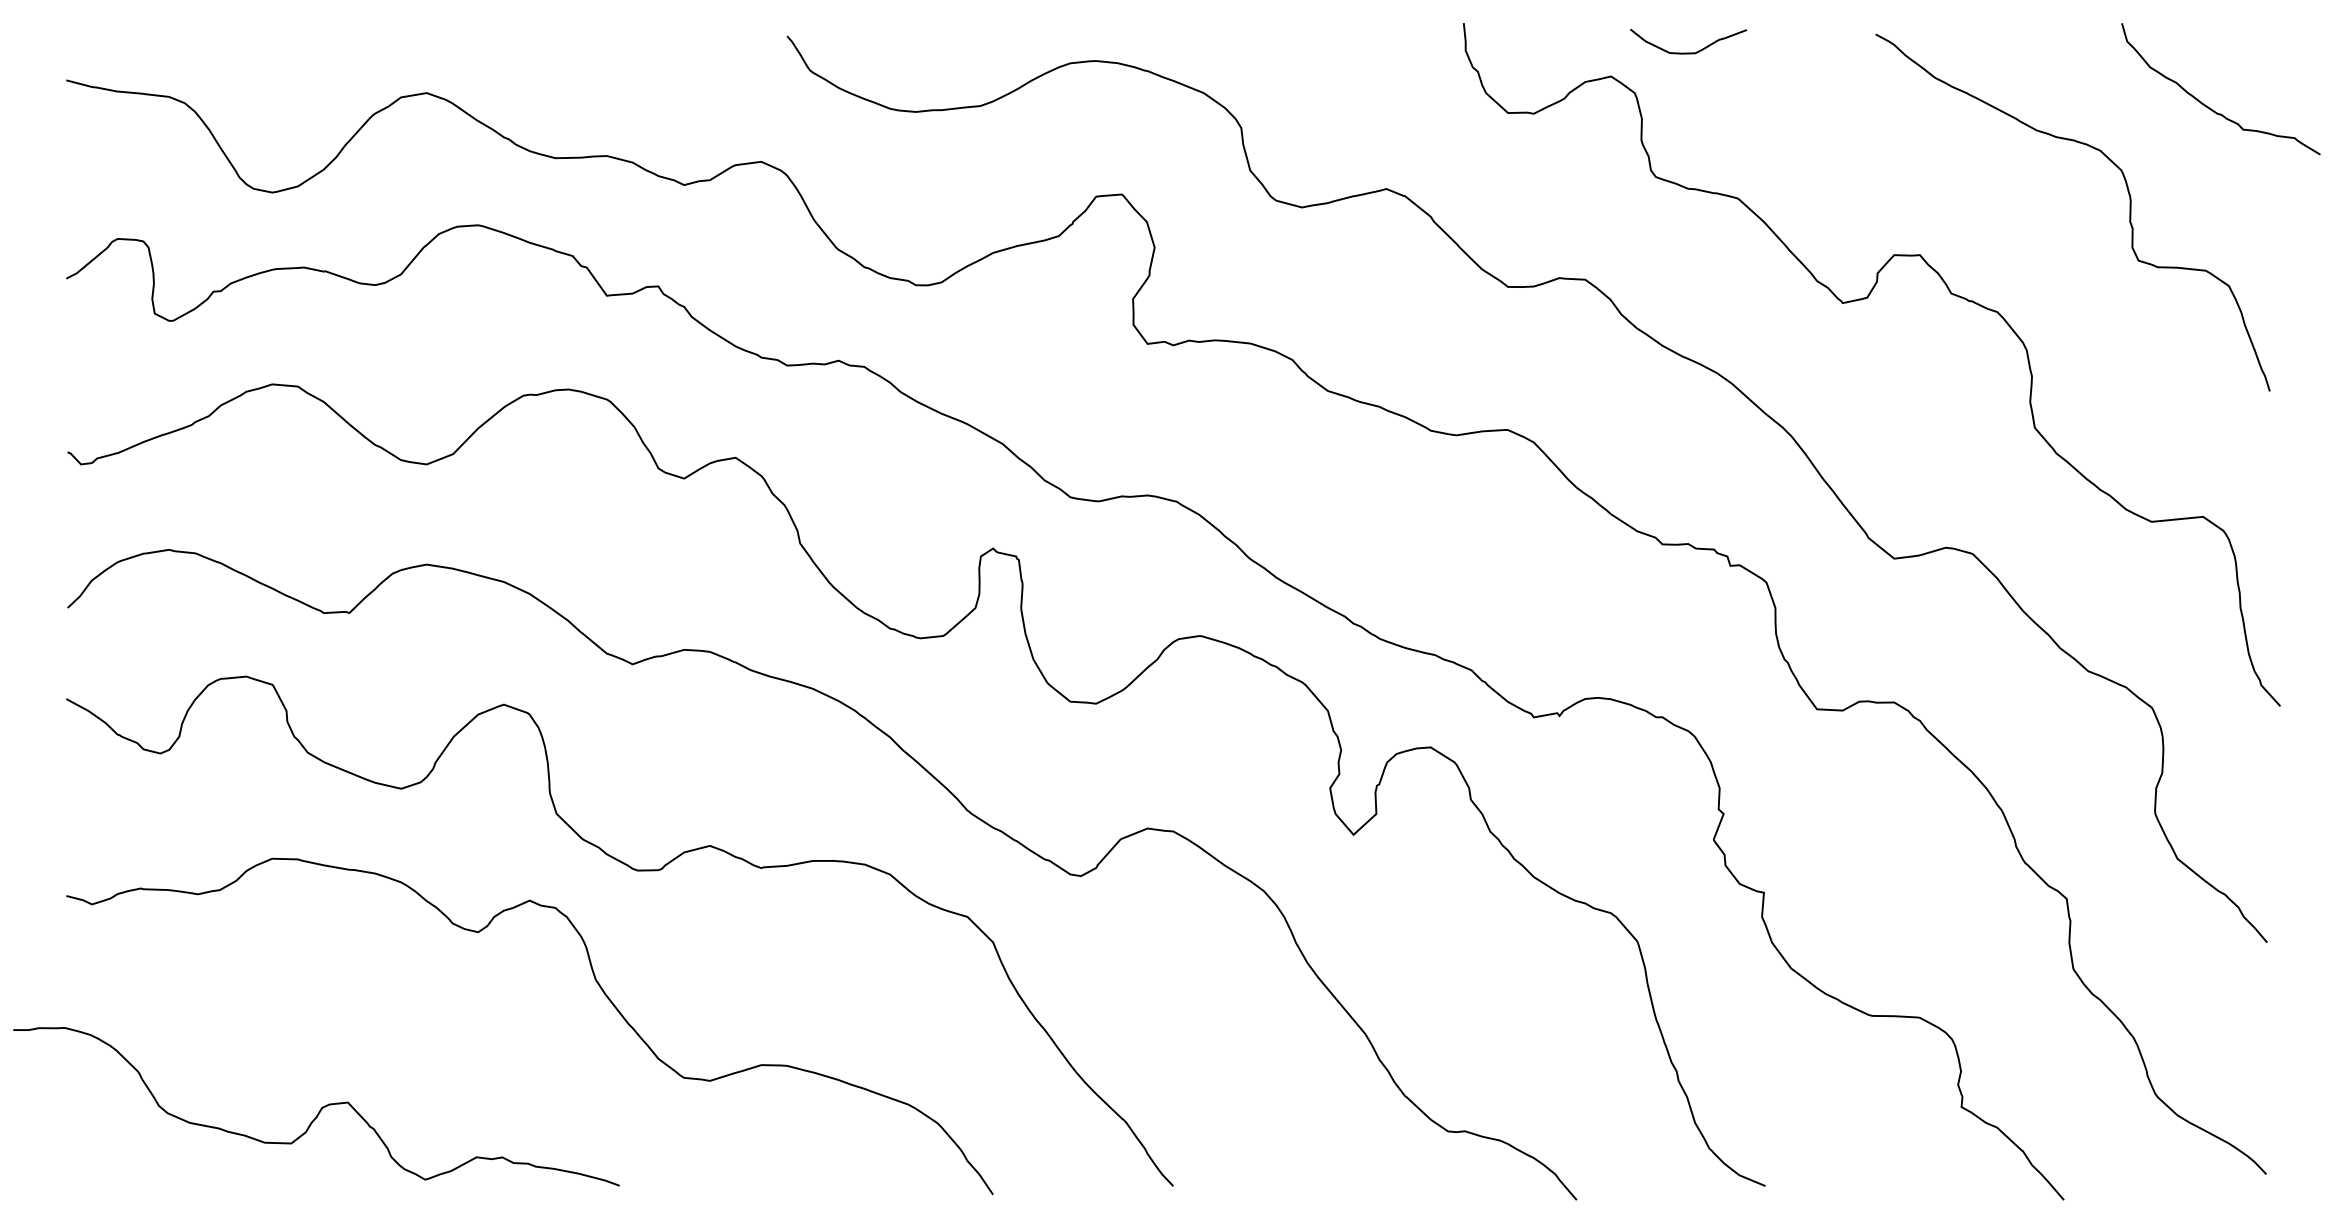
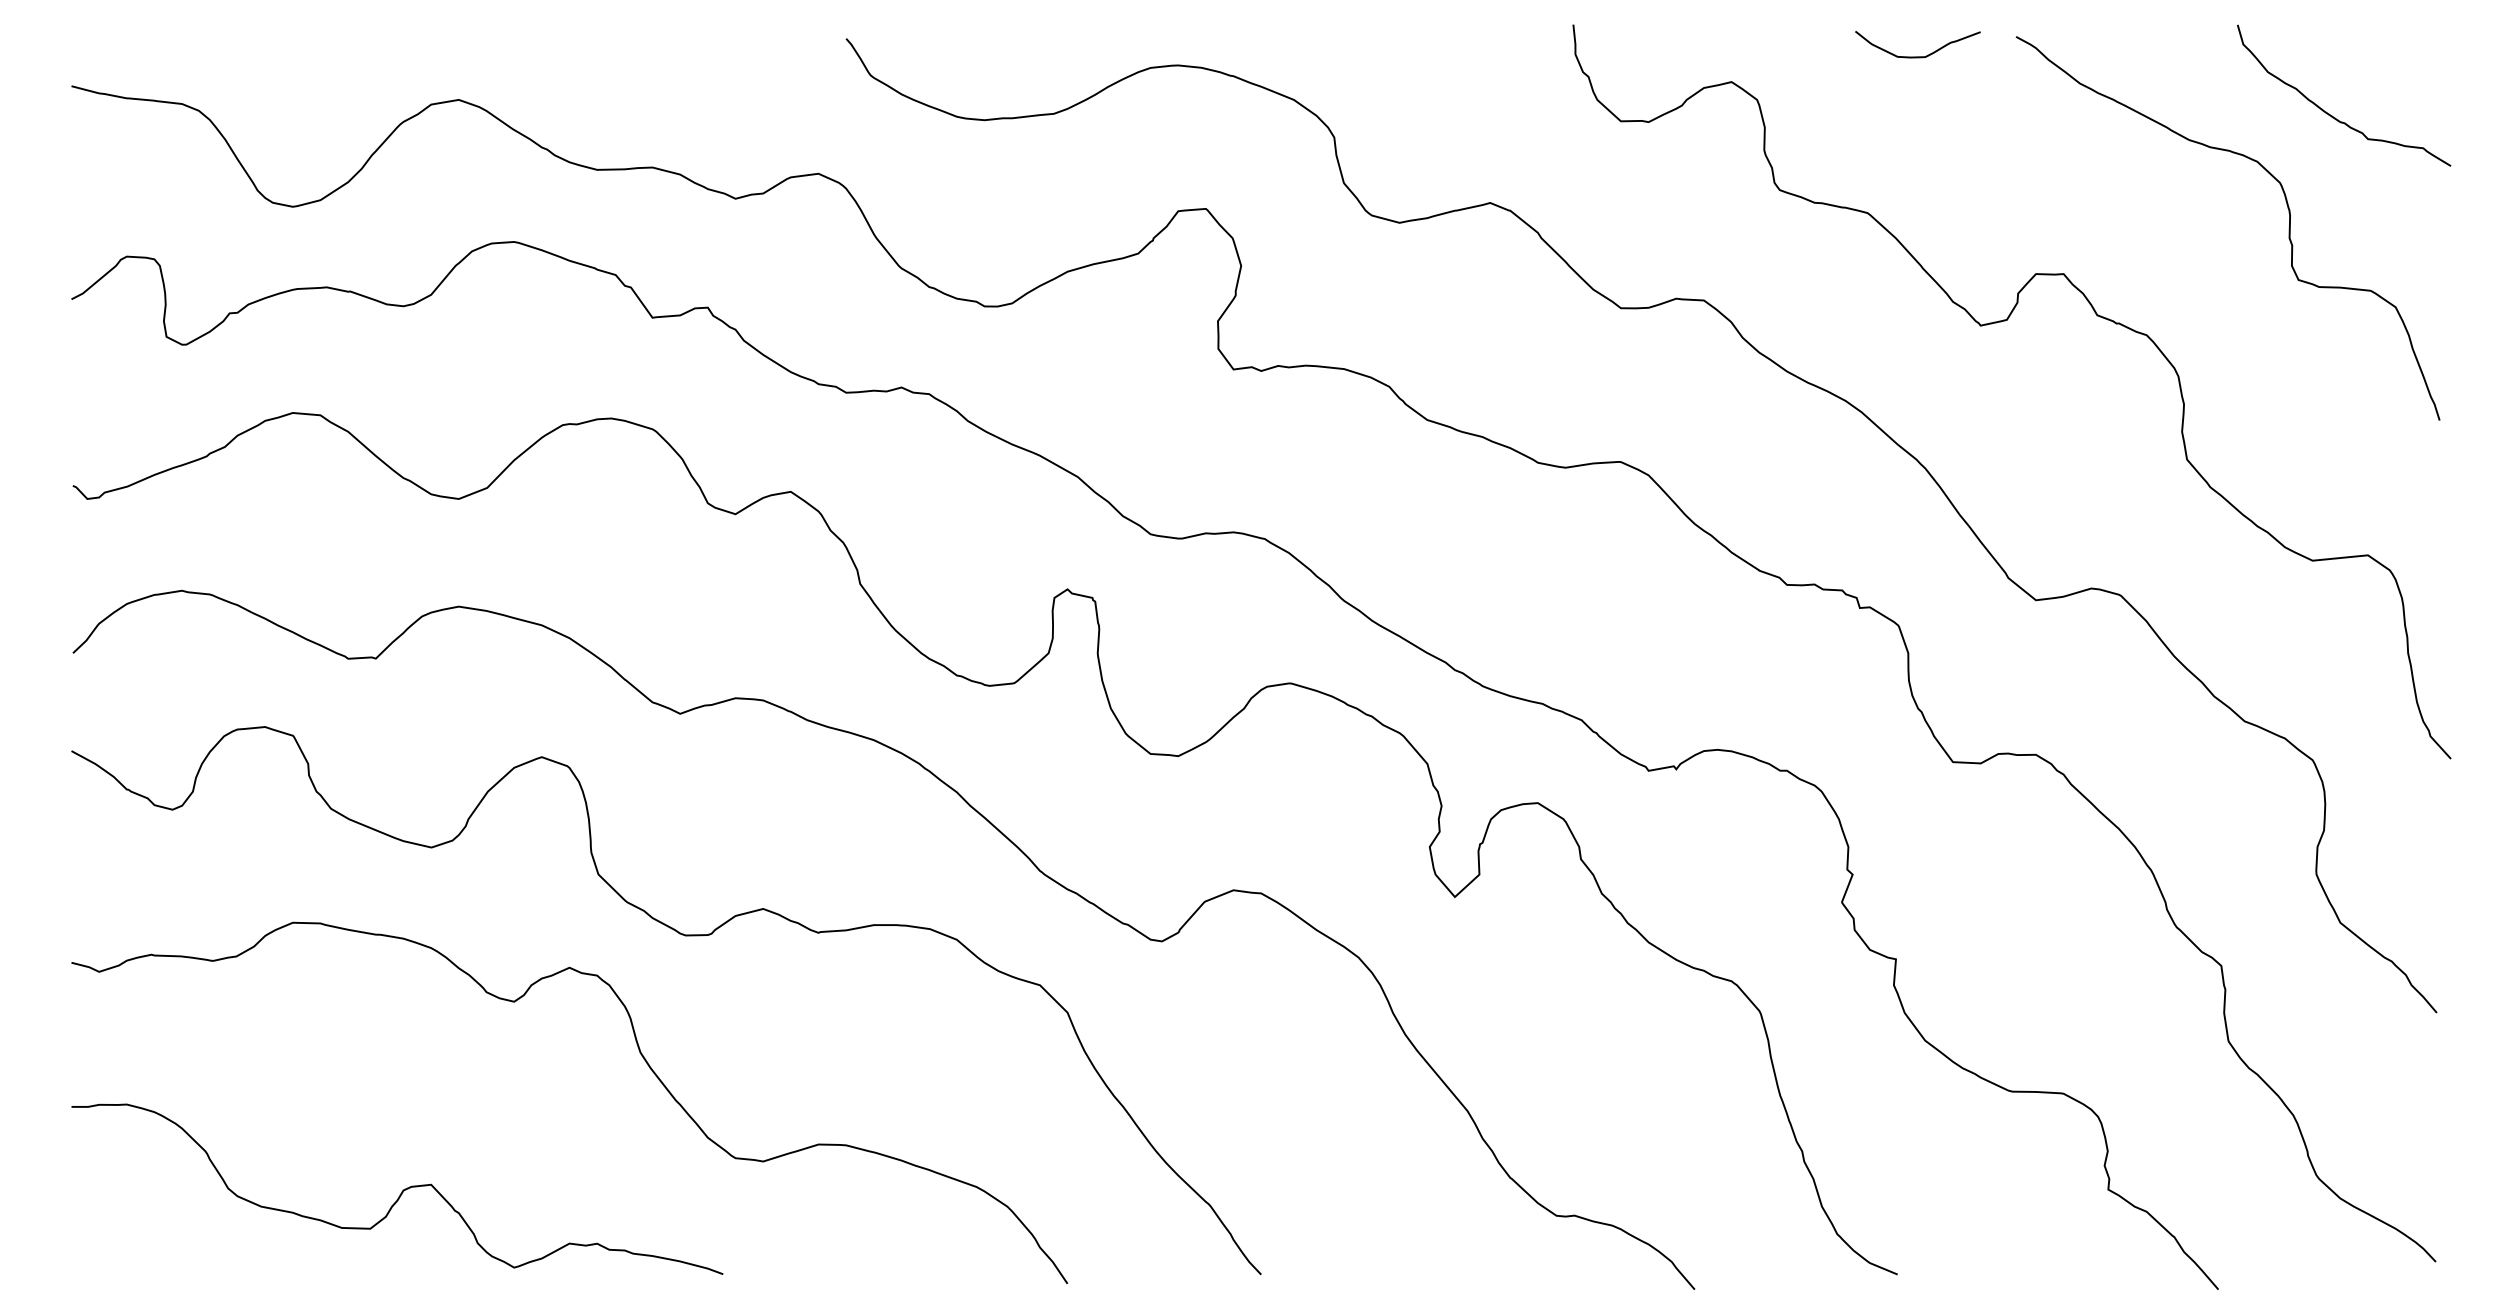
curve: (1688, 52) -> (1917, 56), moved
curve: (2210, 107) -> (2332, 115), moved
curve: (320, 1108) -> (401, 1191), moved

